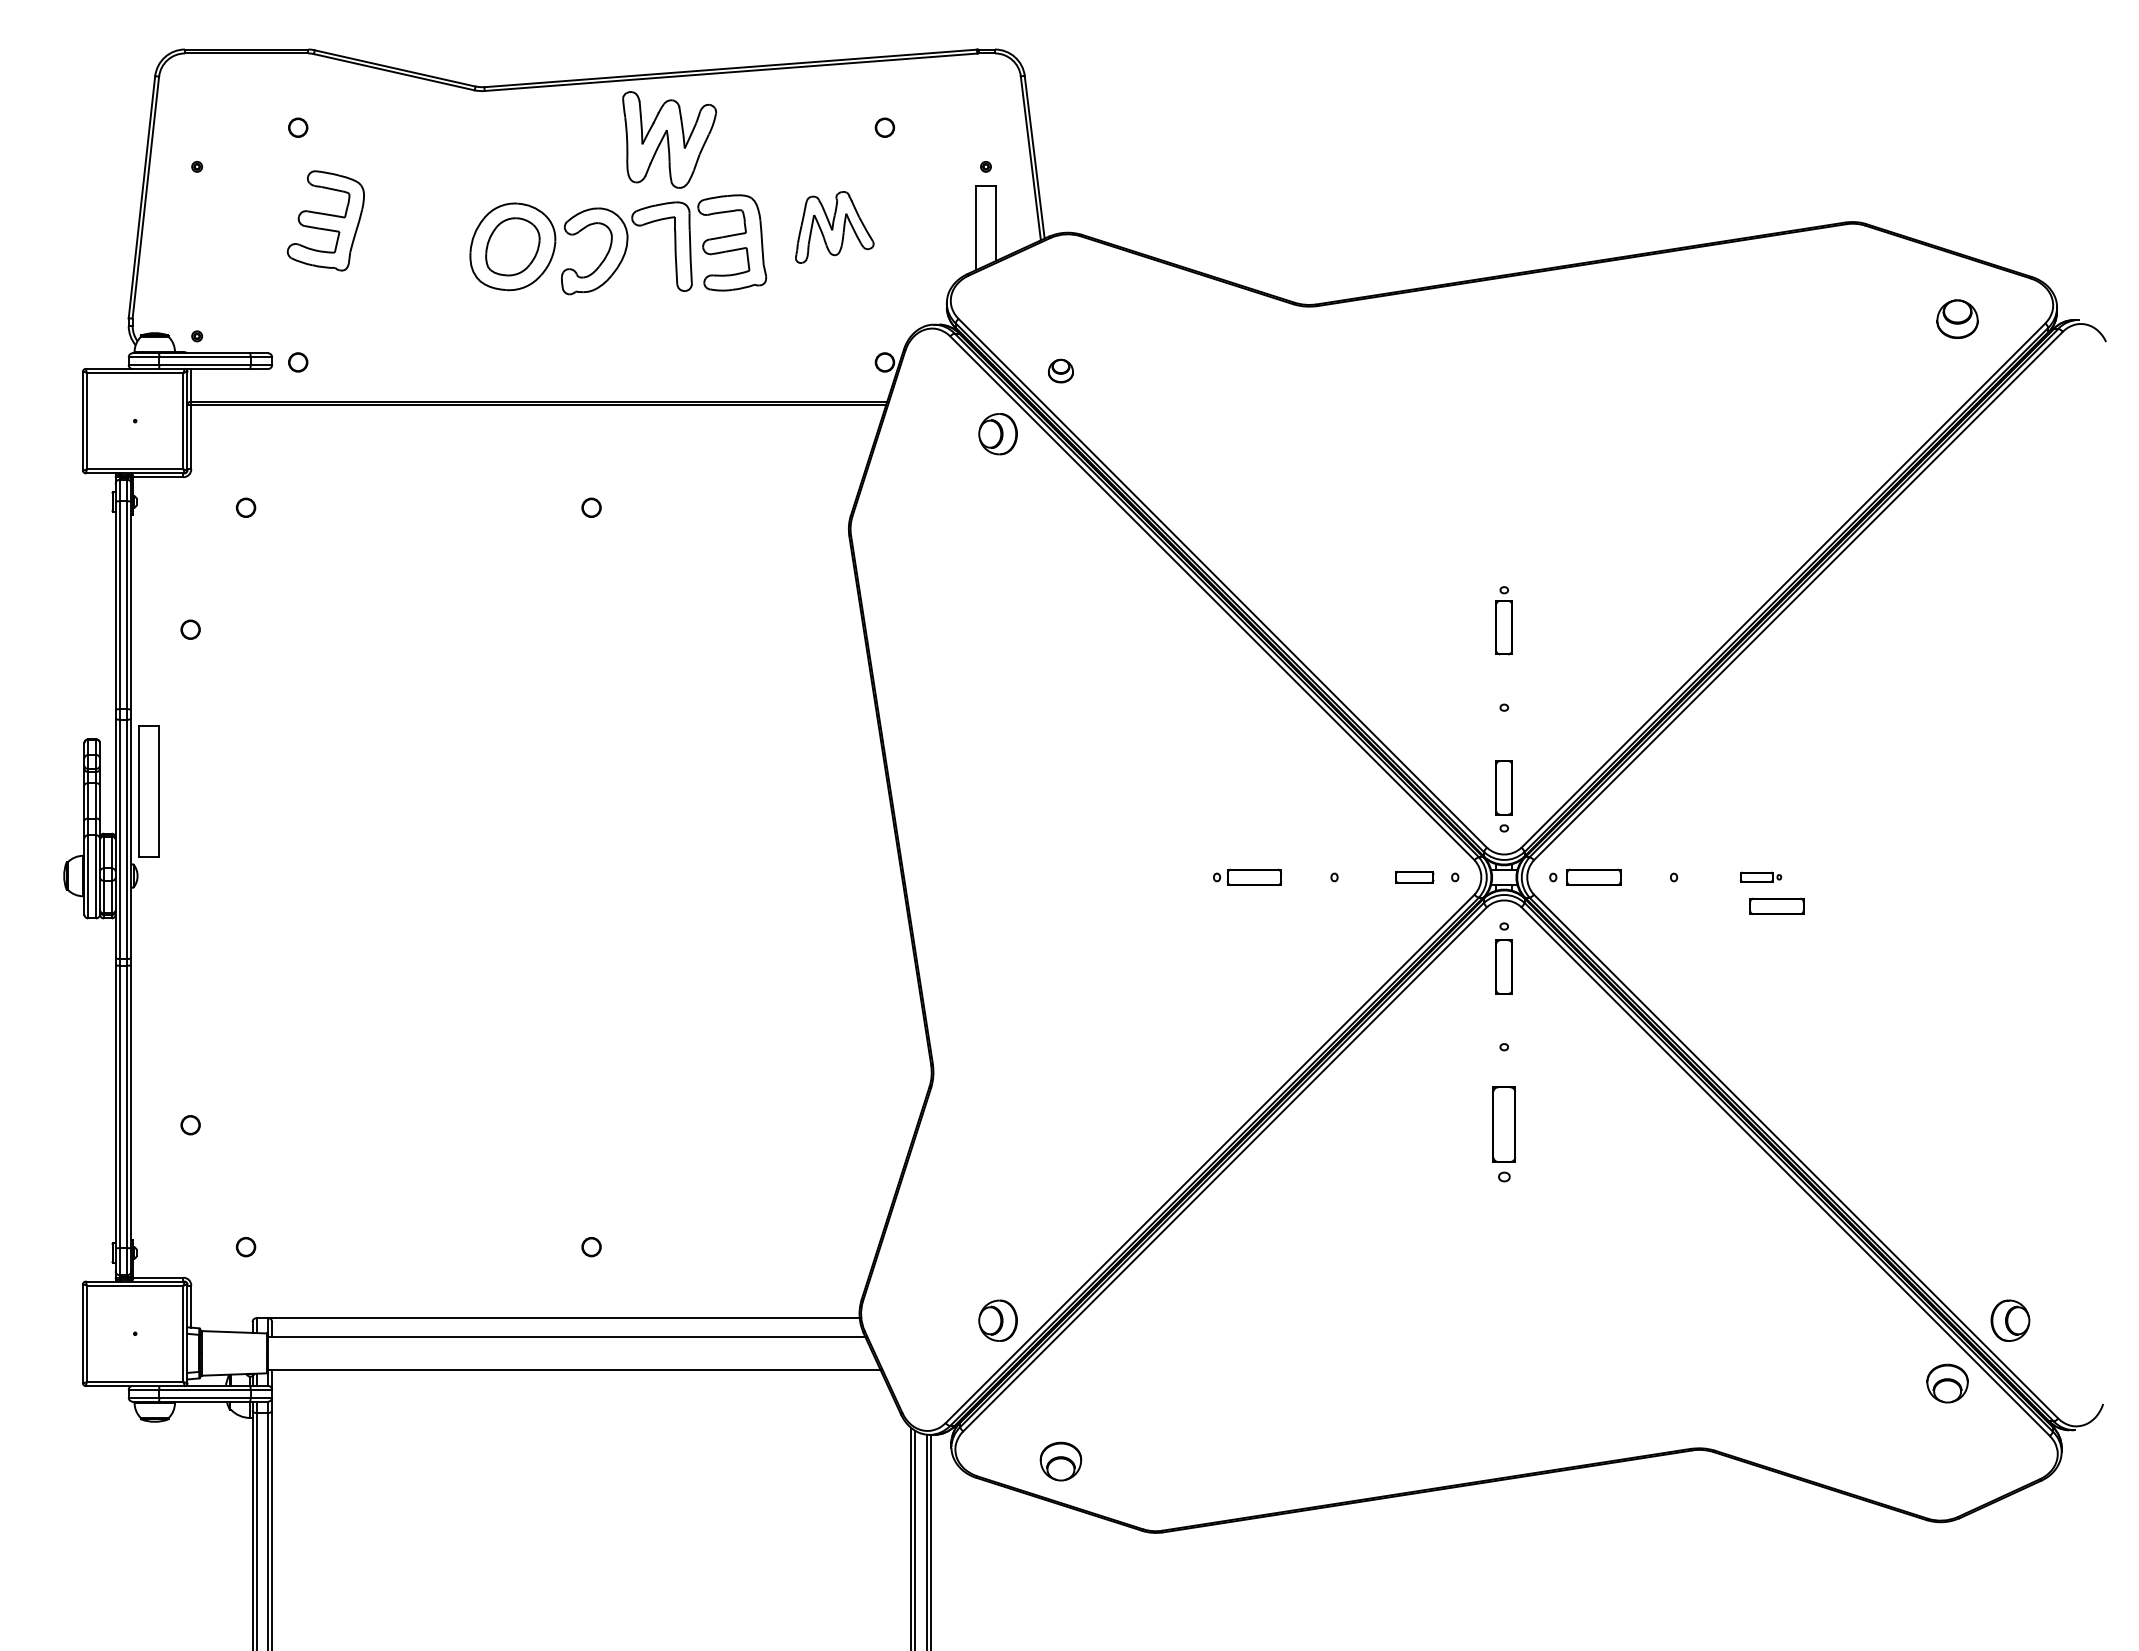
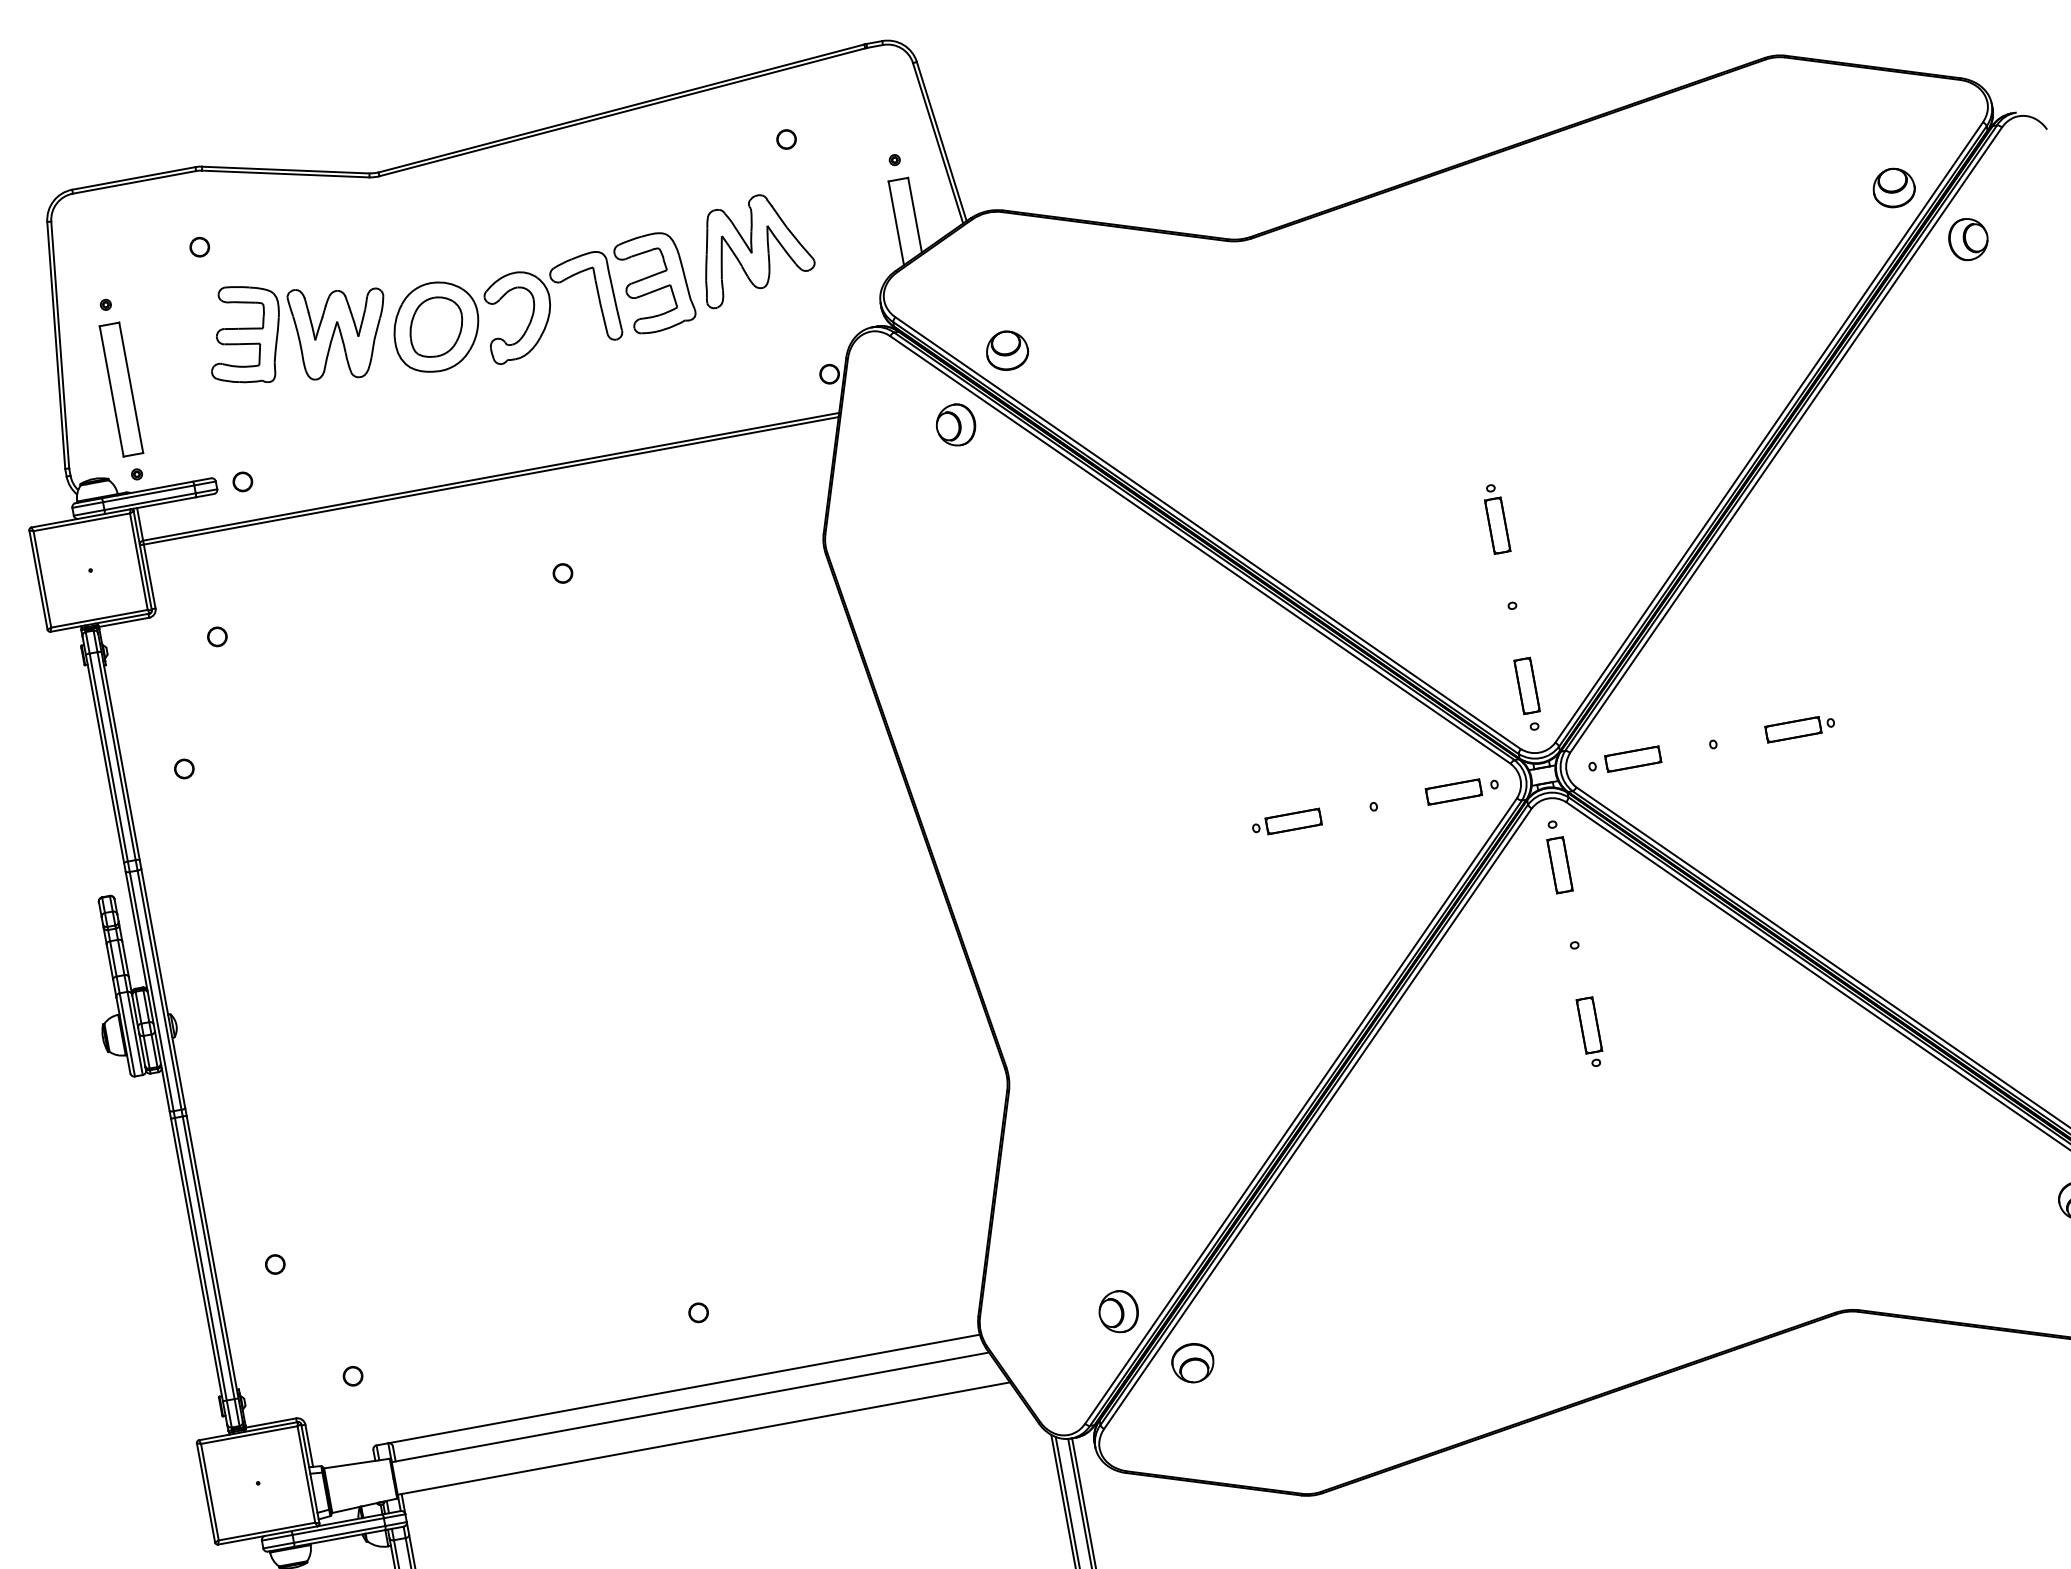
part: (669, 139) -> (341, 330), moved
part: (834, 227) -> (754, 248), size x1.43
part: (1957, 318) -> (1893, 187), moved
part: (1060, 370) -> (1006, 350), size x1.67
part: (2010, 434) -> (1968, 239), added
part: (148, 791) -> (120, 389), moved
part: (1414, 876) -> (1453, 791), size x1.43
part: (1760, 876) -> (1799, 727), size x1.67
part: (1776, 905) -> (1820, 753), removed
part: (1503, 1133) -> (1589, 1031), size x0.71
part: (1060, 1461) -> (1192, 1363), moved

